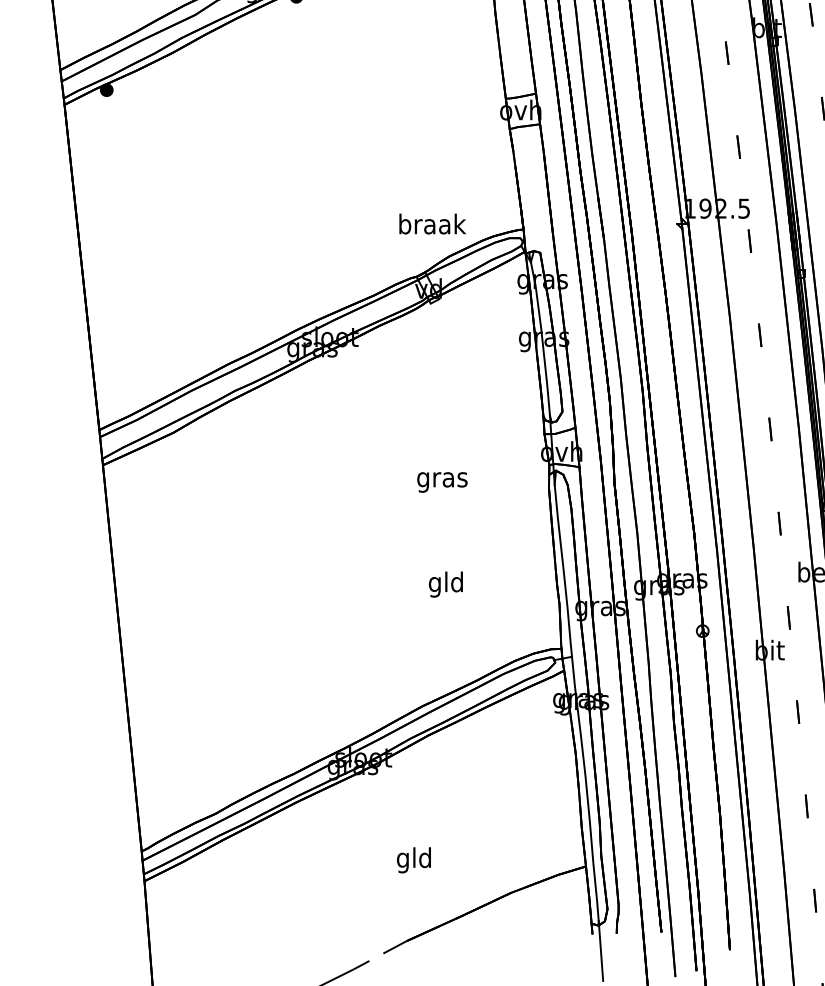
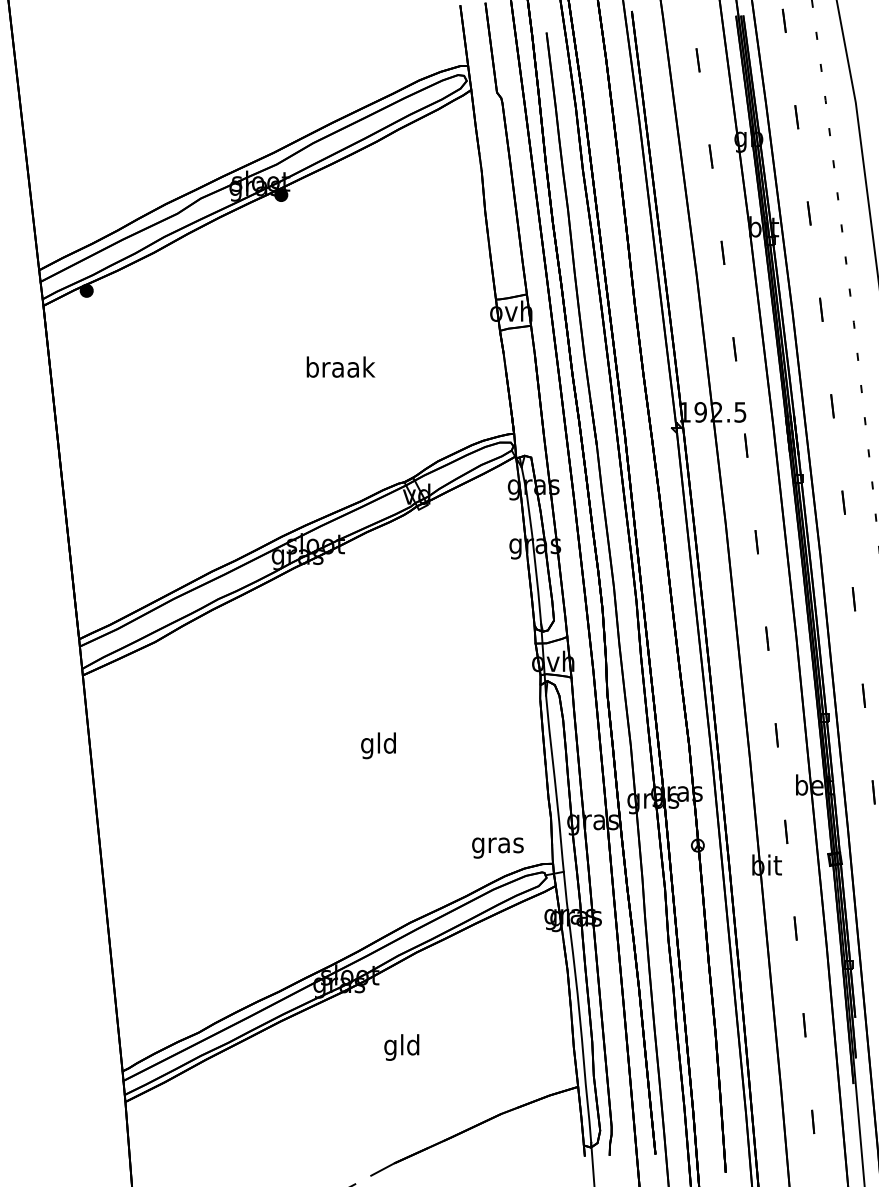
text: (432, 223) -> (340, 366), moved
text: (441, 481) -> (497, 847), moved
text: (445, 584) -> (378, 745), moved
text: (413, 860) -> (401, 1047), moved

